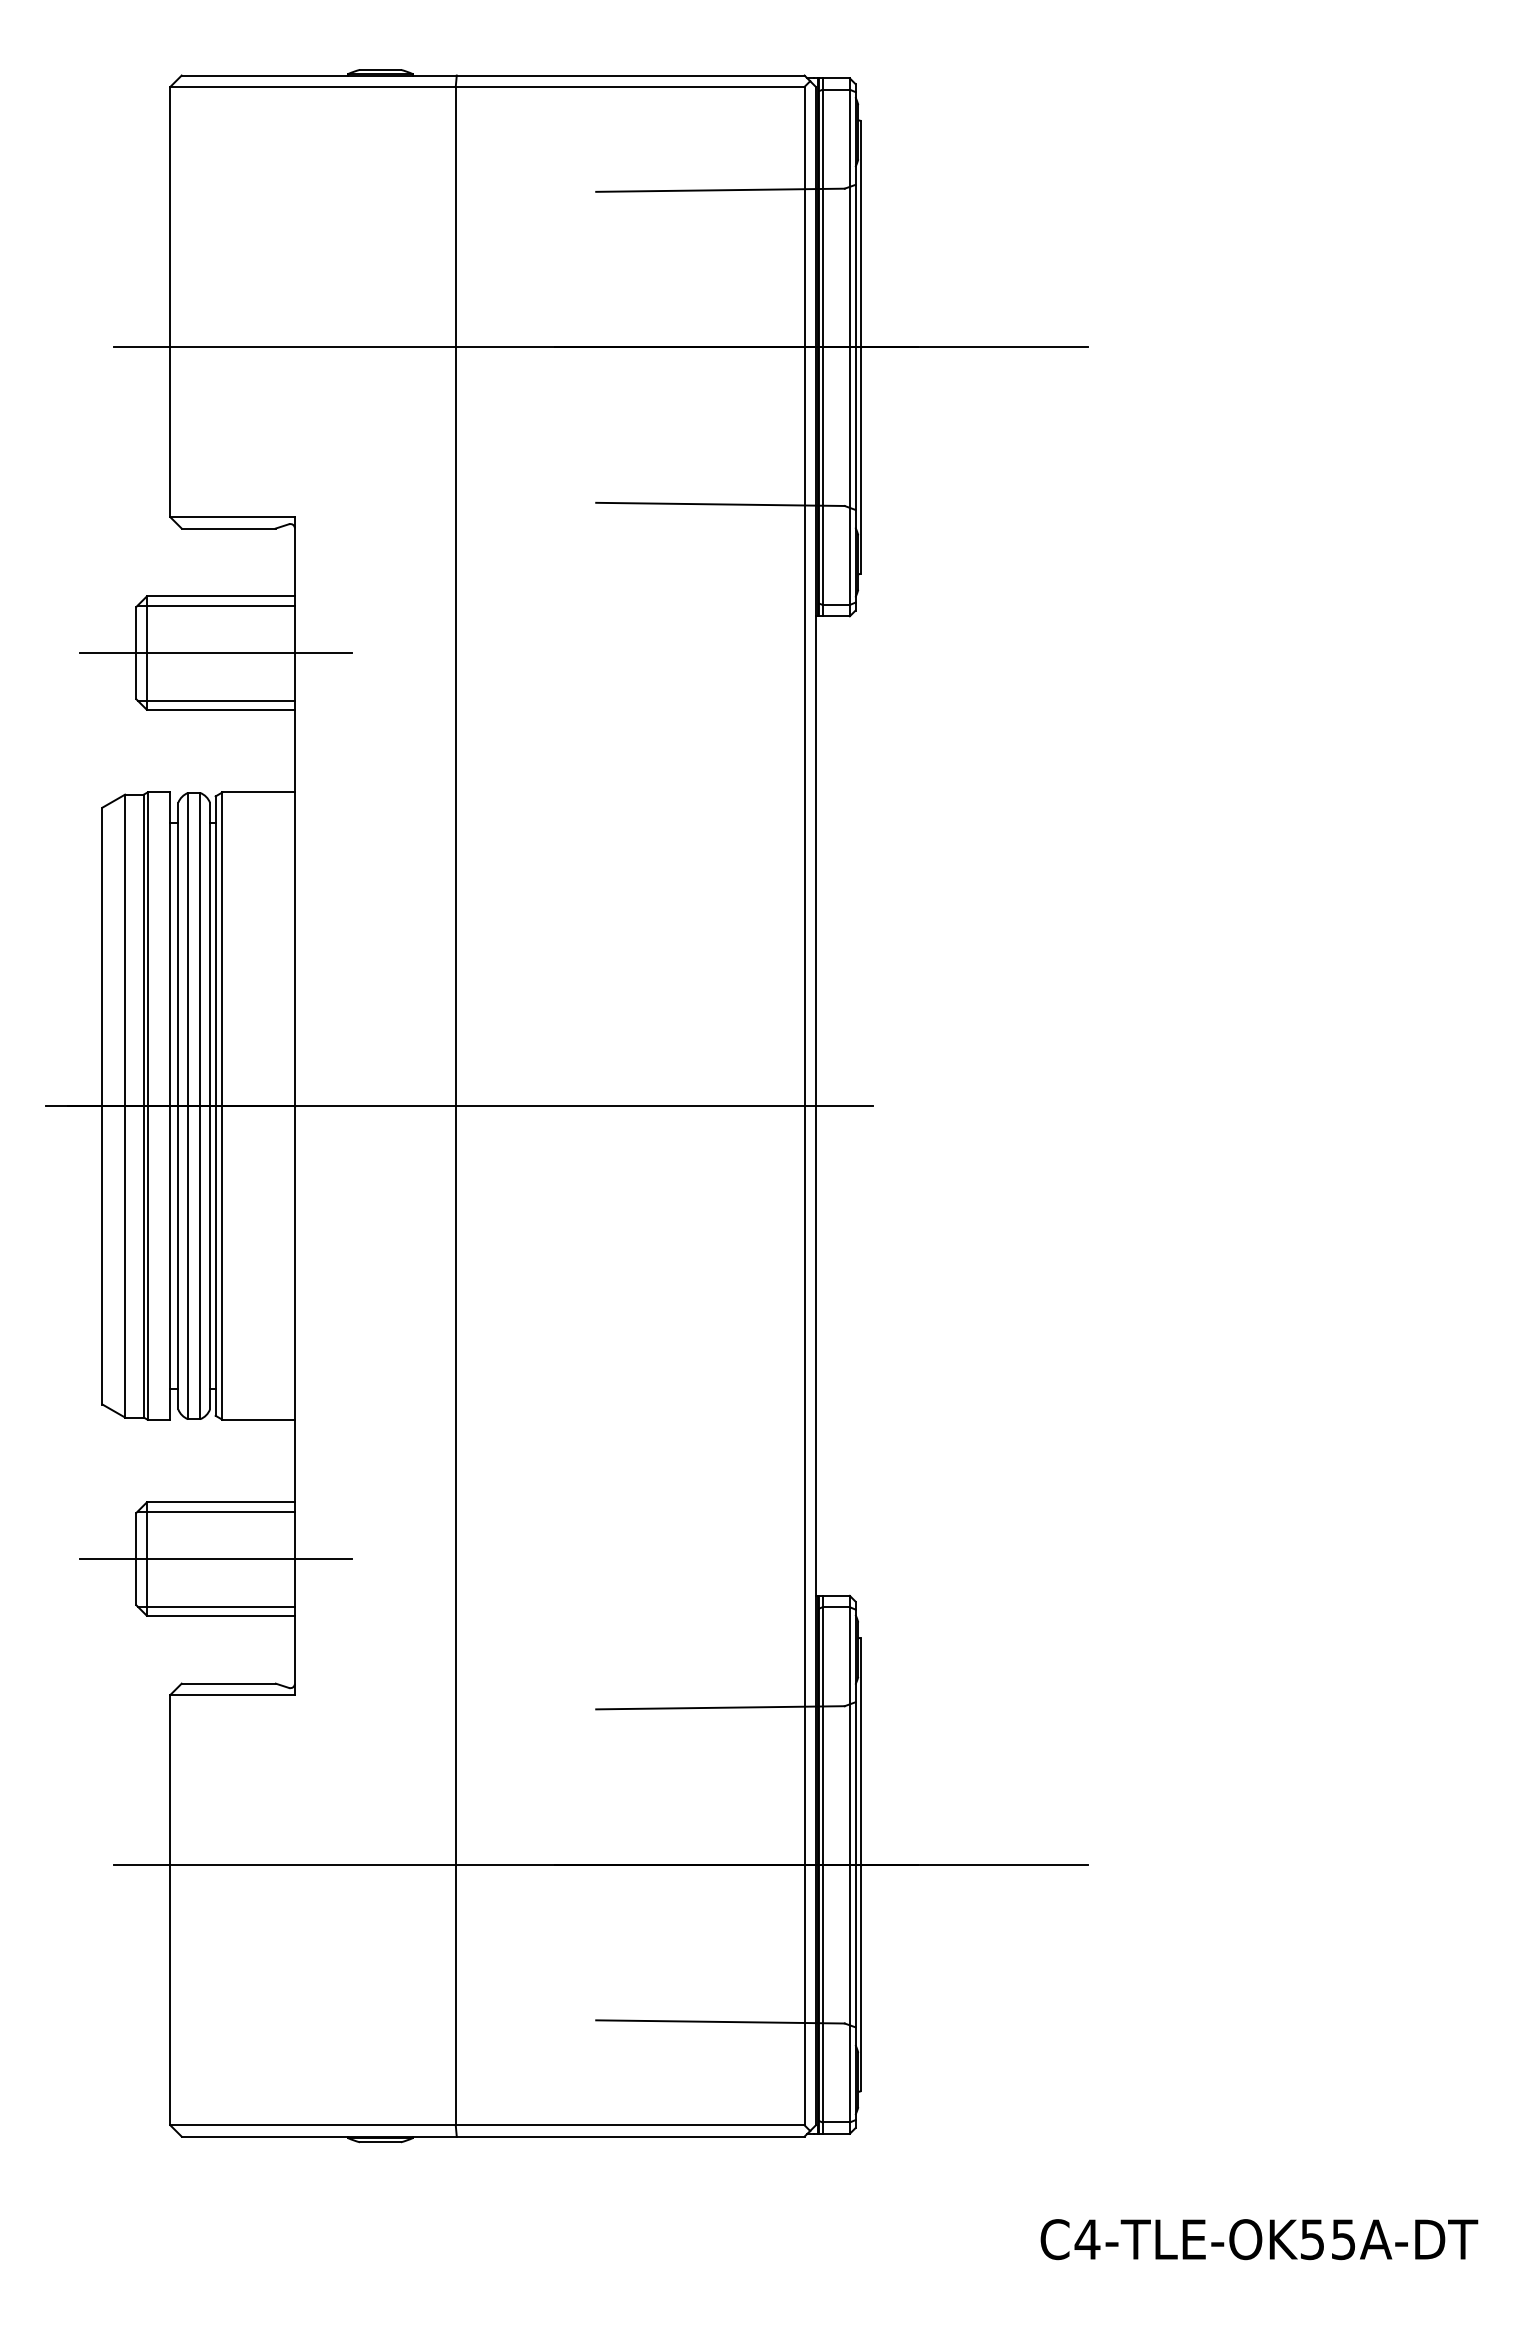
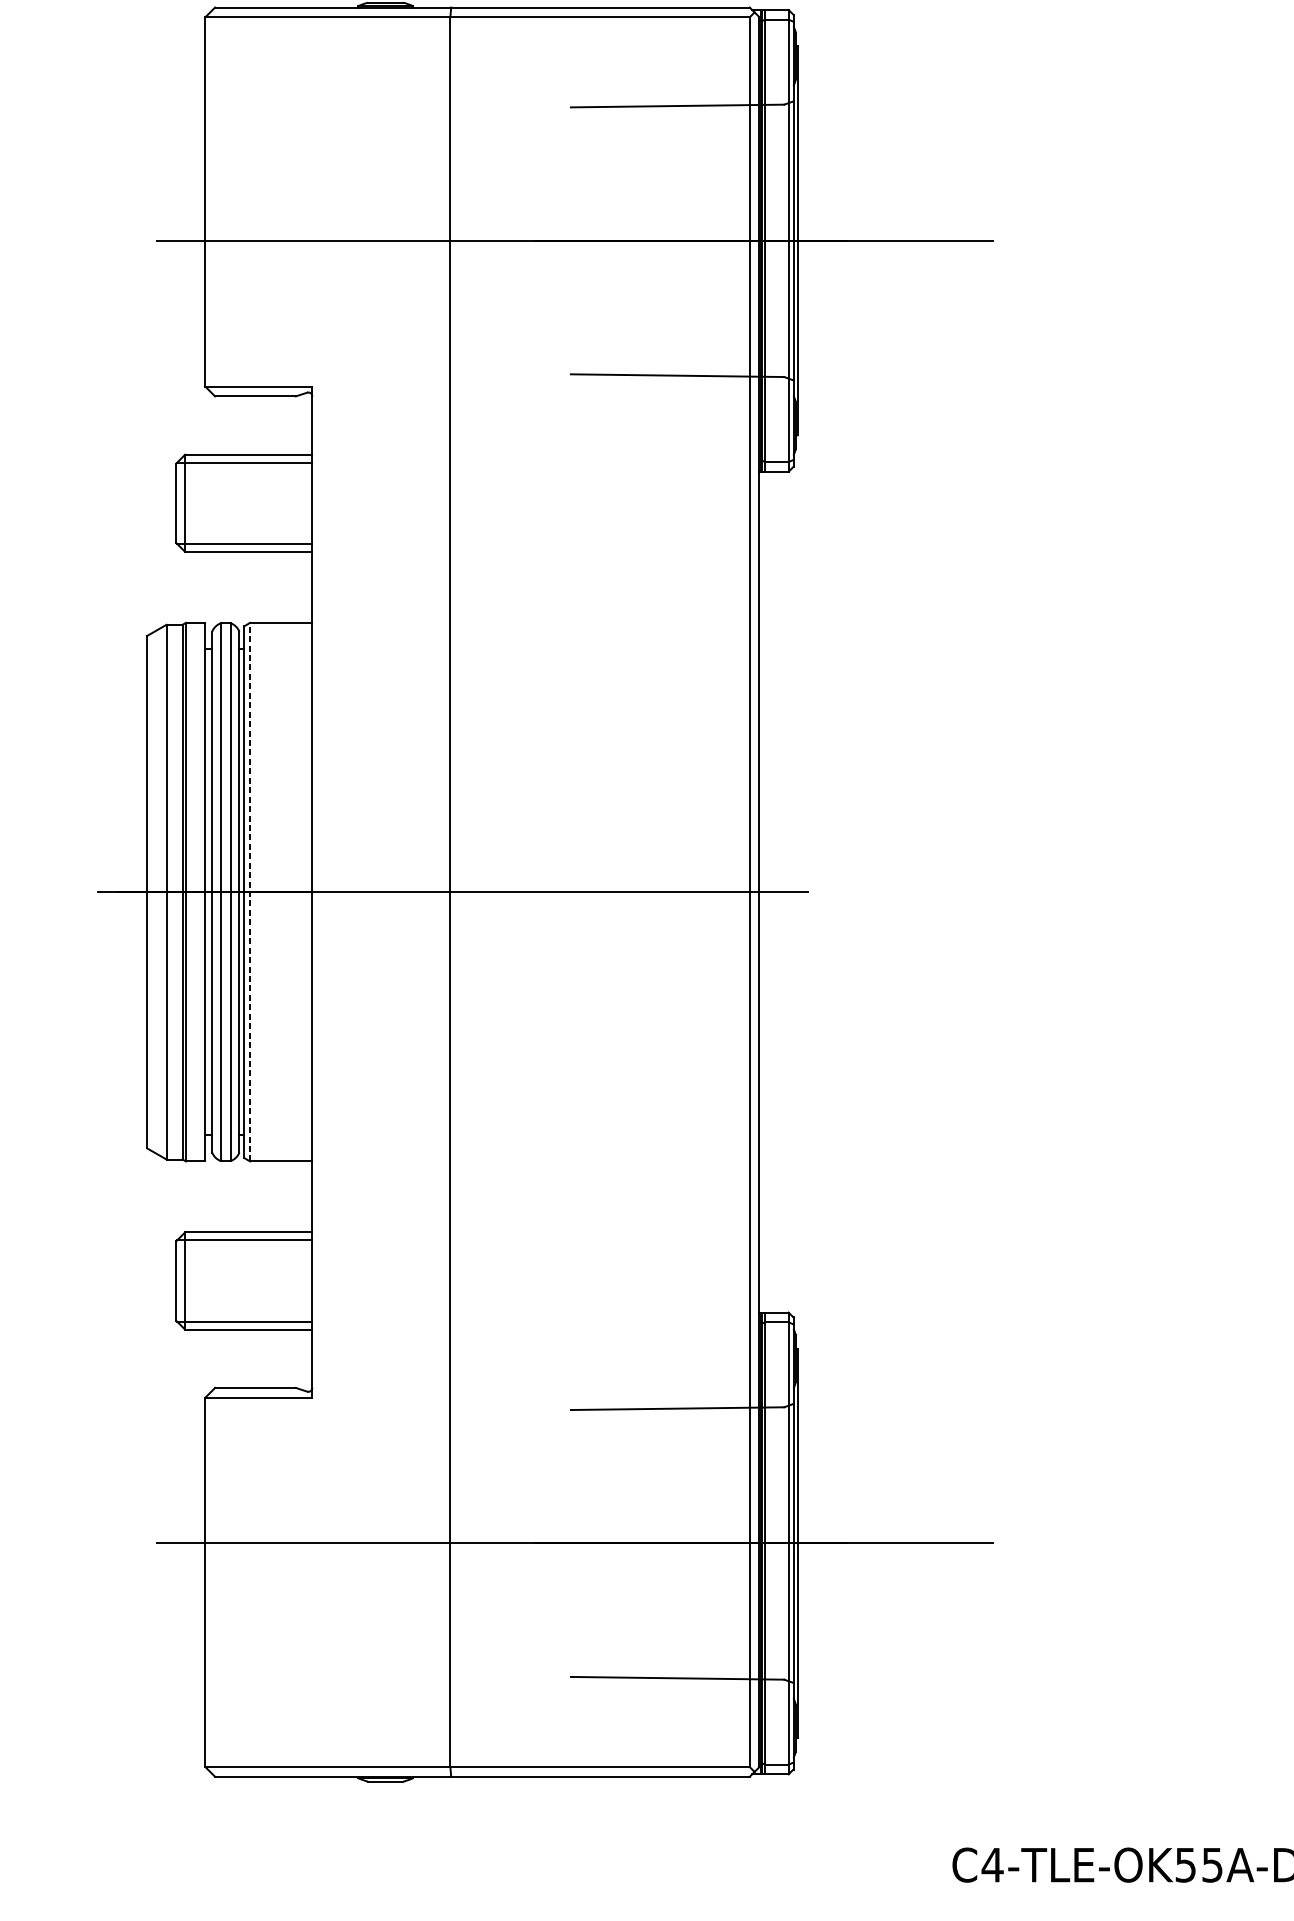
line: (215, 653) -> (244, 503), removed
line: (222, 1106) -> (250, 892), solid -> dashed
line: (215, 1559) -> (244, 1281), removed

